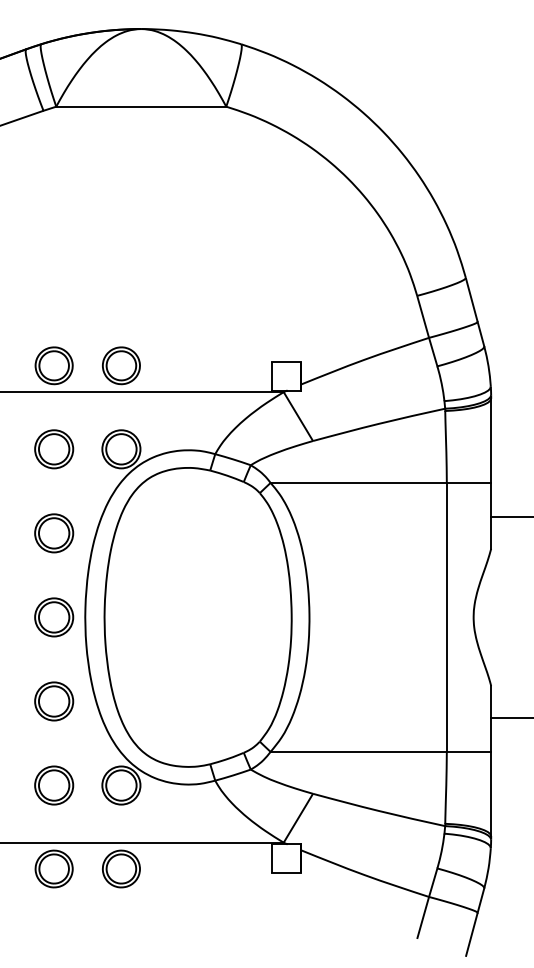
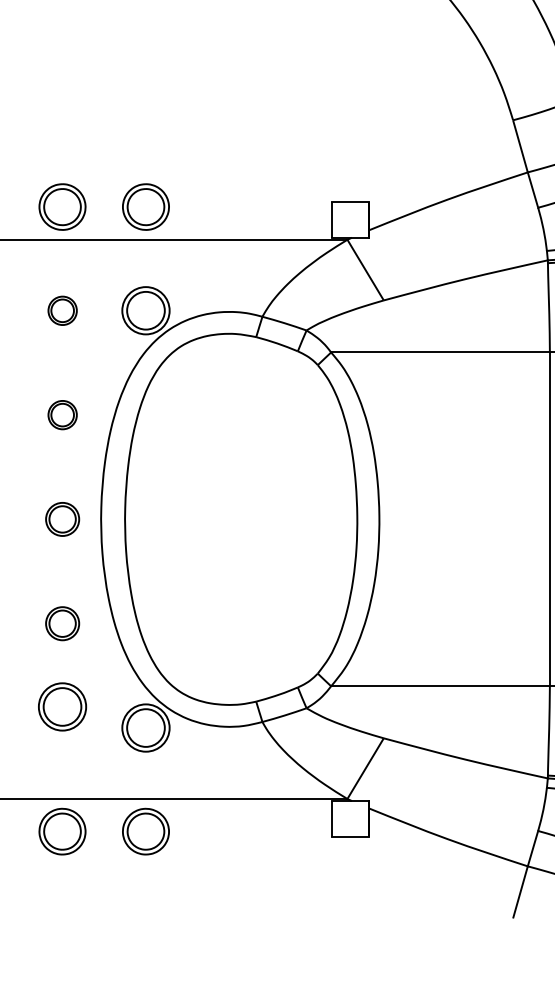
part: (54, 449) -> (62, 310), size x0.6
part: (54, 533) -> (62, 415), size x0.6
part: (54, 617) -> (62, 519), size x0.7
part: (54, 701) -> (62, 623), size x0.7
part: (54, 785) -> (62, 706), moved

